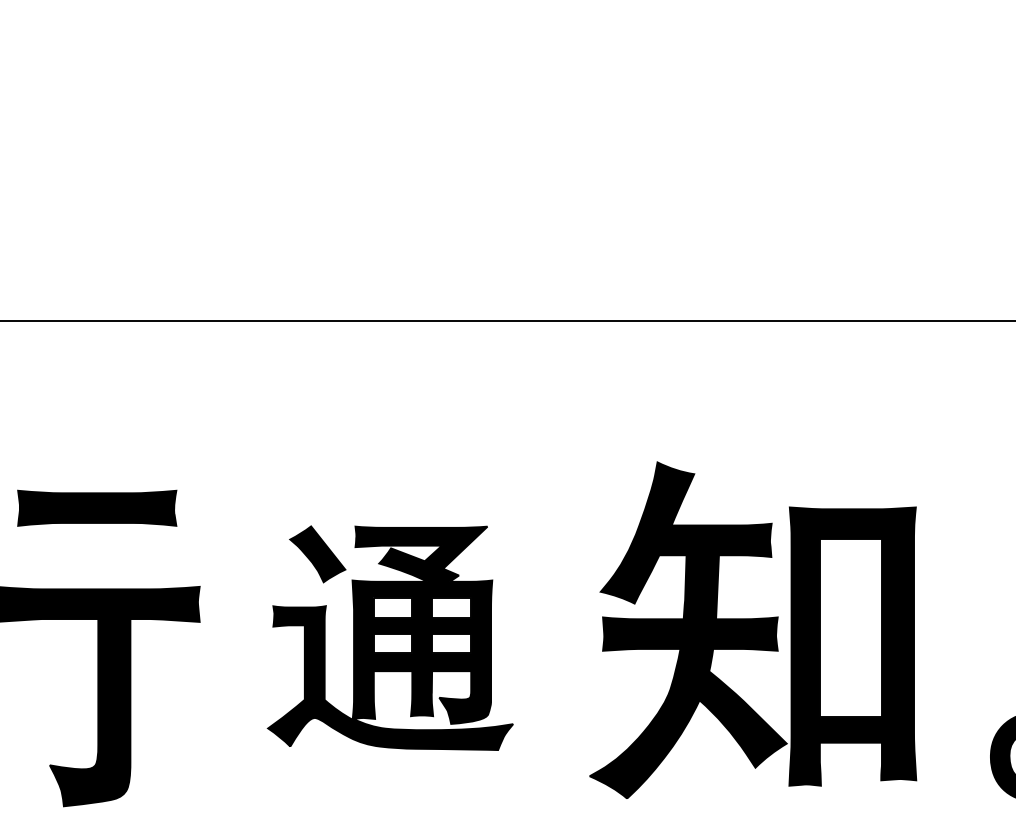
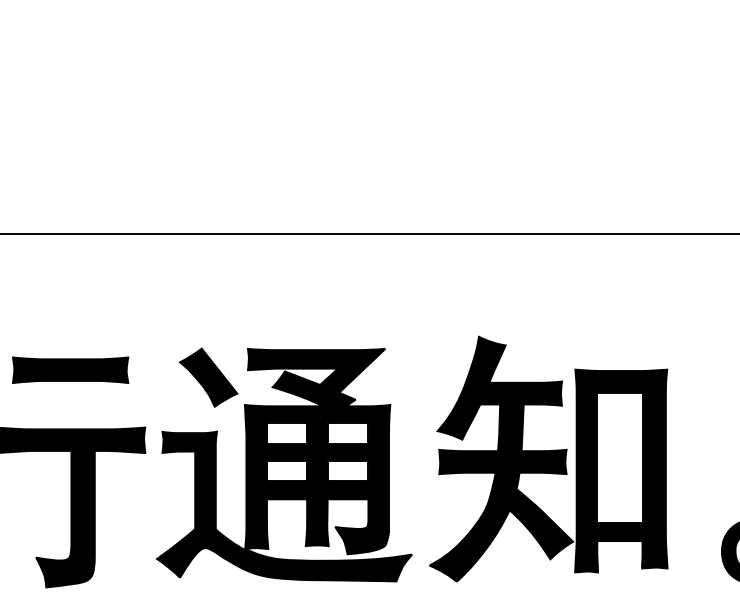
part: (390, 637) -> (284, 464), size x1.43

